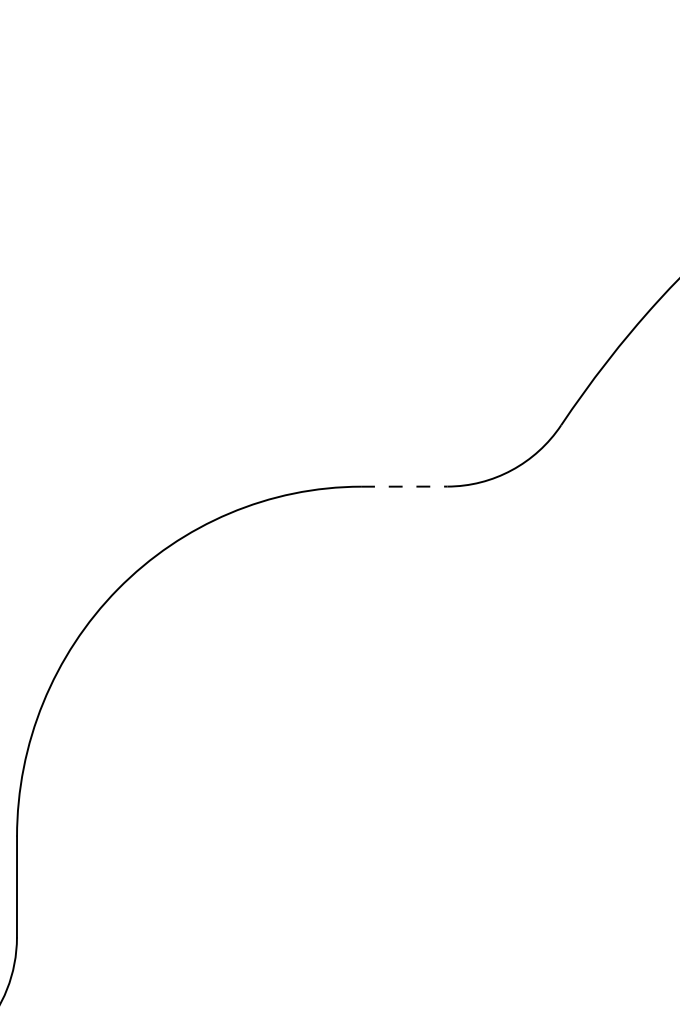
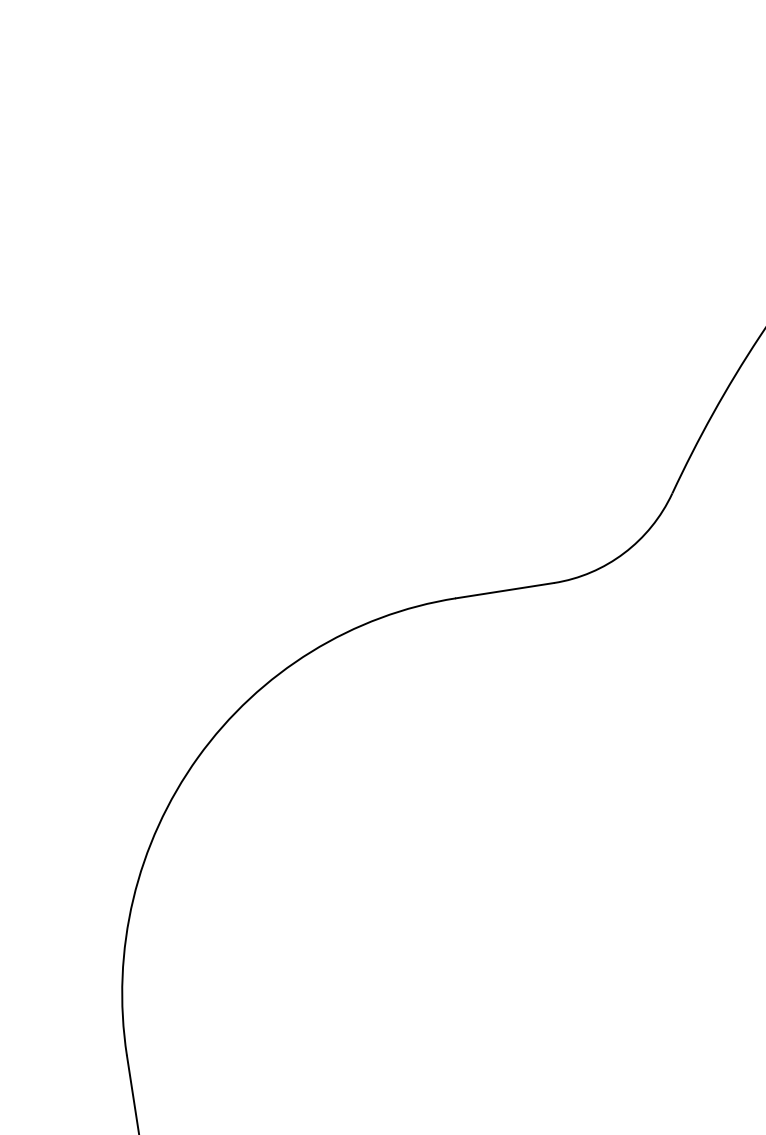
line: (404, 486) -> (505, 590), dashed -> solid

